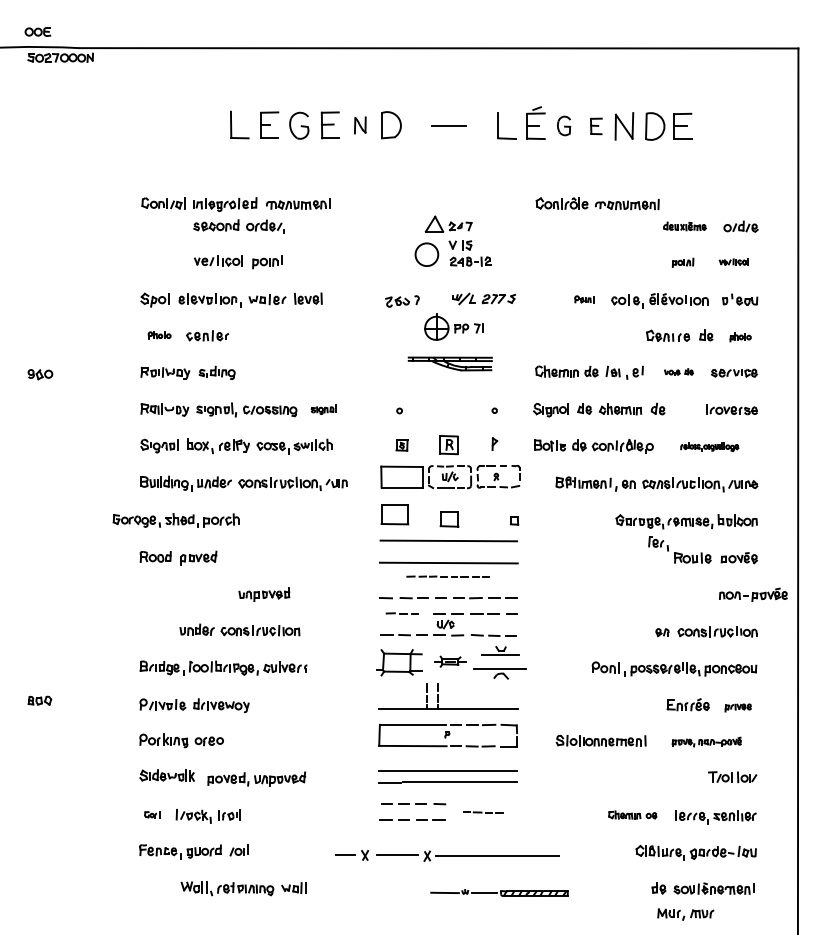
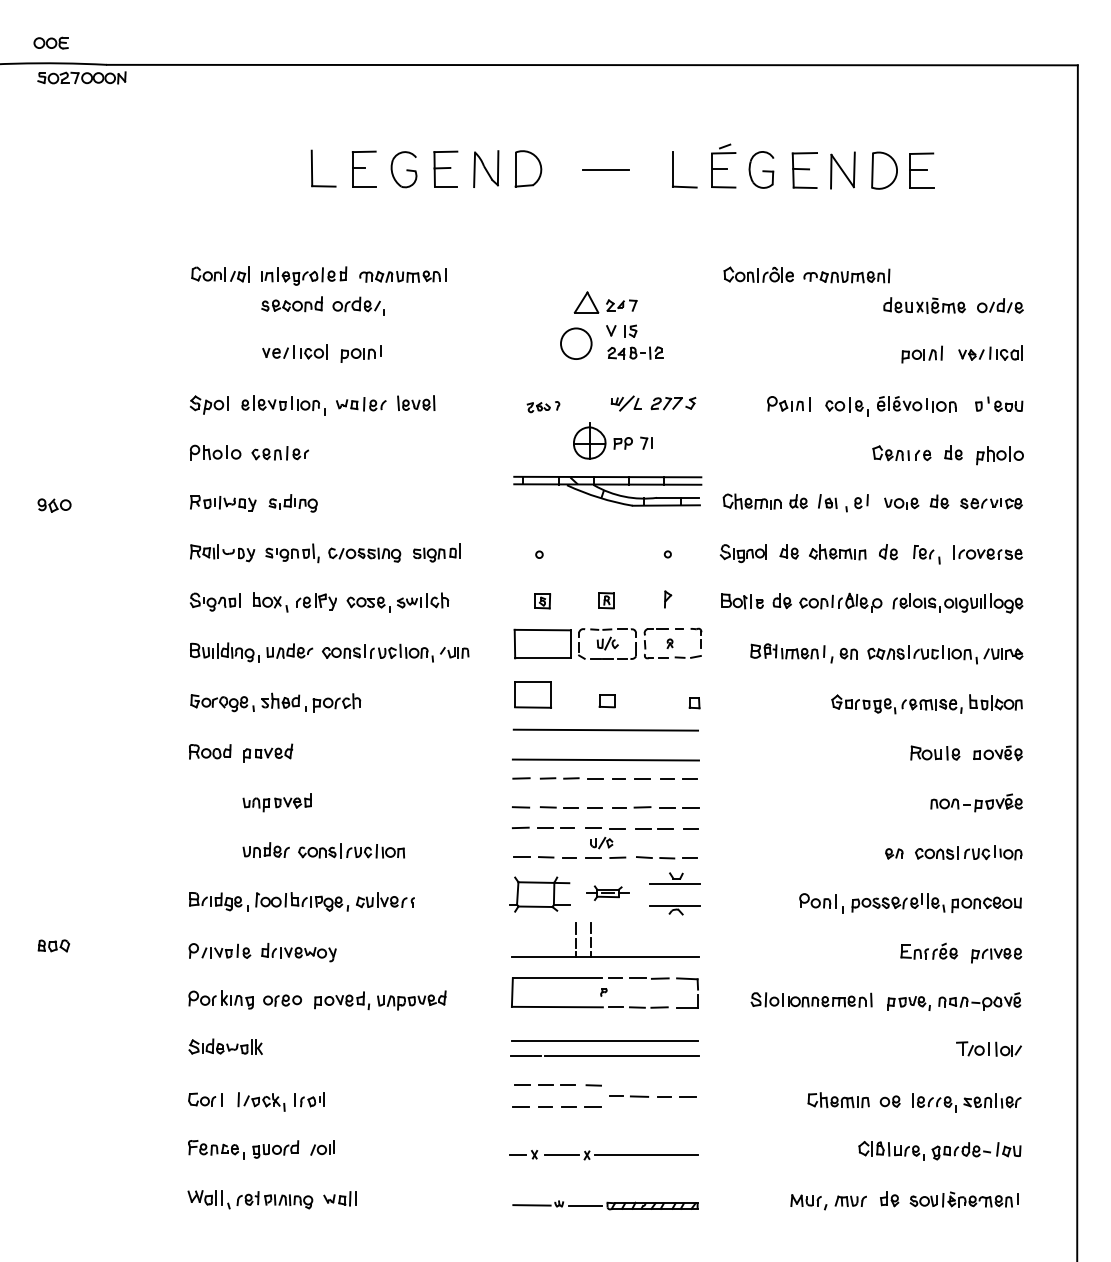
part: (360, 125) -> (486, 169), size x1.67
part: (563, 125) -> (760, 169), size x1.43
part: (596, 126) -> (805, 170), size x1.67
part: (684, 226) -> (924, 305), size x1.43
part: (733, 261) -> (990, 352), size x1.67
part: (682, 262) -> (921, 354), size x1.43
part: (584, 299) -> (789, 404), size x1.67
part: (402, 301) -> (543, 406), size x0.71
part: (159, 335) -> (215, 452), size x1.67
part: (740, 337) -> (999, 455), size x1.67
part: (450, 363) -> (608, 490), size x1.67
part: (678, 371) -> (915, 501), size x1.67
part: (323, 409) -> (436, 552), size x1.43
part: (449, 444) -> (606, 599), size x0.62
part: (709, 446) -> (957, 602), size x1.67
part: (449, 519) -> (606, 701), size x0.62
part: (175, 520) -> (274, 702), moved
part: (658, 543) -> (926, 554), moved
part: (447, 576) -> (604, 778), size x1.67
part: (264, 594) -> (277, 802), moved
part: (753, 594) -> (976, 802), moved
part: (402, 613) -> (543, 828), size x1.43
part: (499, 674) -> (674, 910), size x0.71
part: (738, 707) -> (996, 955), size x1.43
part: (706, 741) -> (953, 1000), size x1.43
part: (256, 778) -> (379, 999), moved
part: (483, 812) -> (652, 1096), size x1.67
part: (152, 814) -> (205, 1099), size x1.67
part: (632, 814) -> (853, 1099), size x1.43
part: (447, 855) -> (604, 1154), size x0.62
part: (243, 888) -> (271, 1199), moved
part: (499, 892) -> (605, 1204), moved
part: (685, 914) -> (828, 1202), moved

